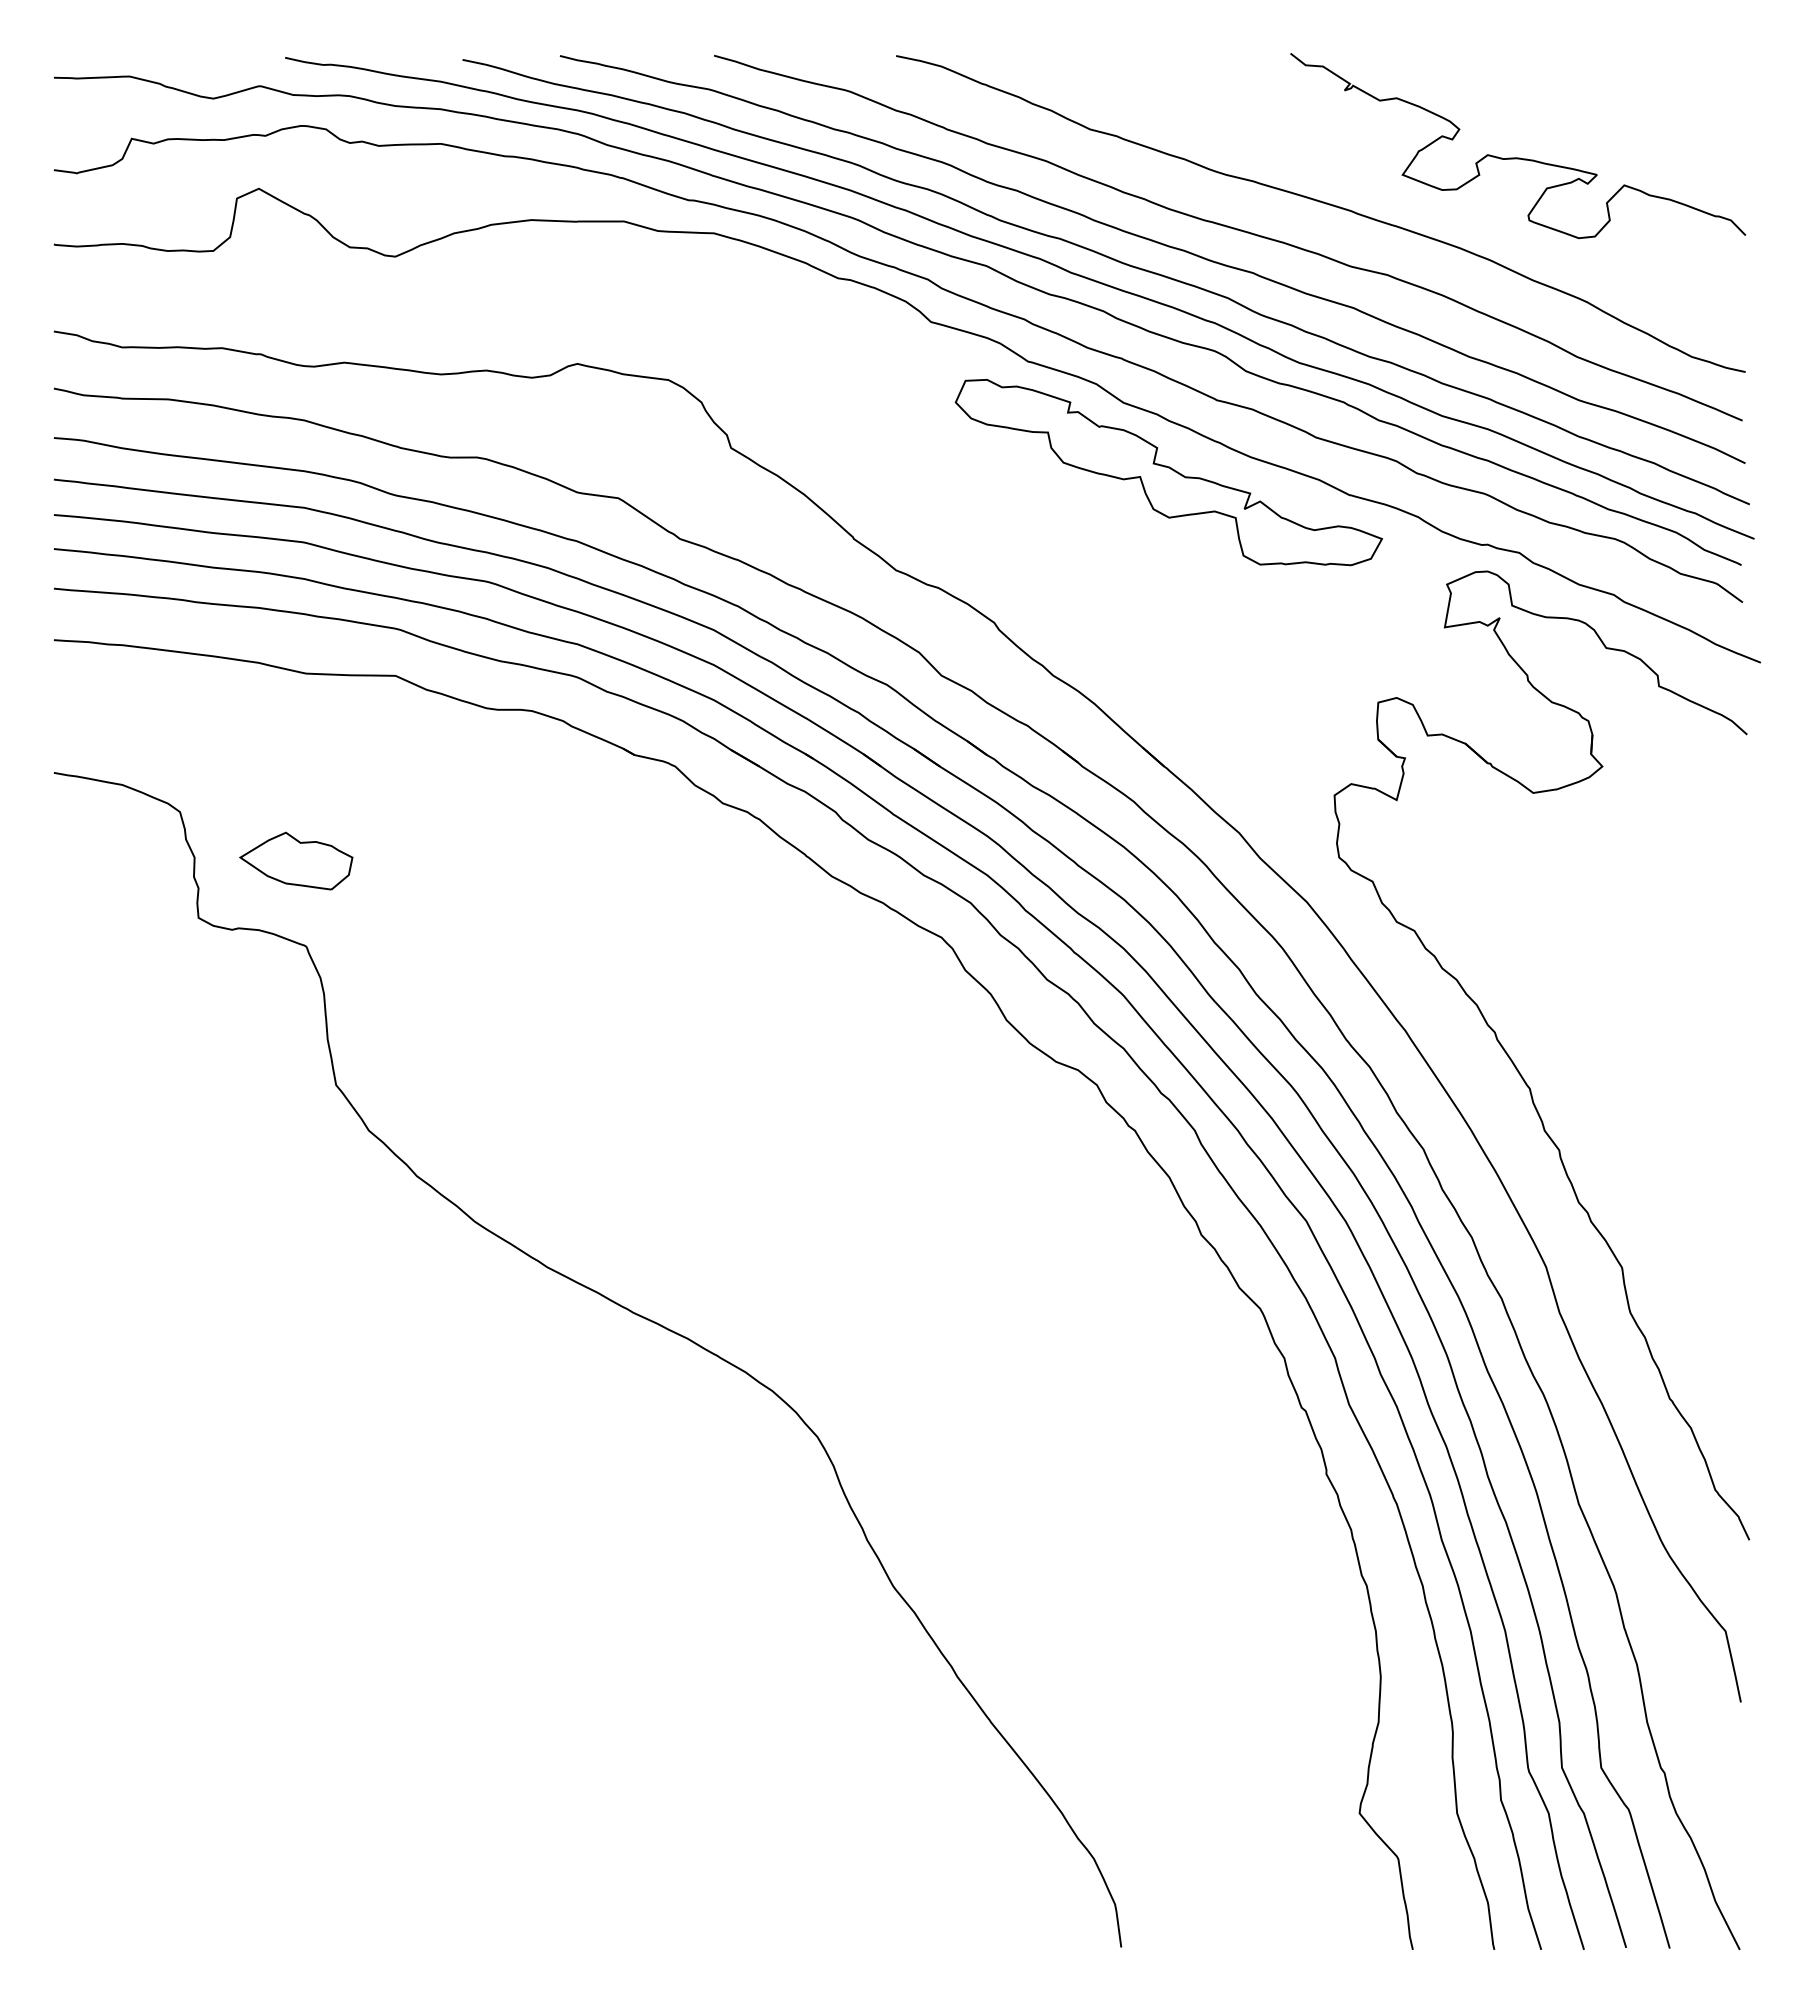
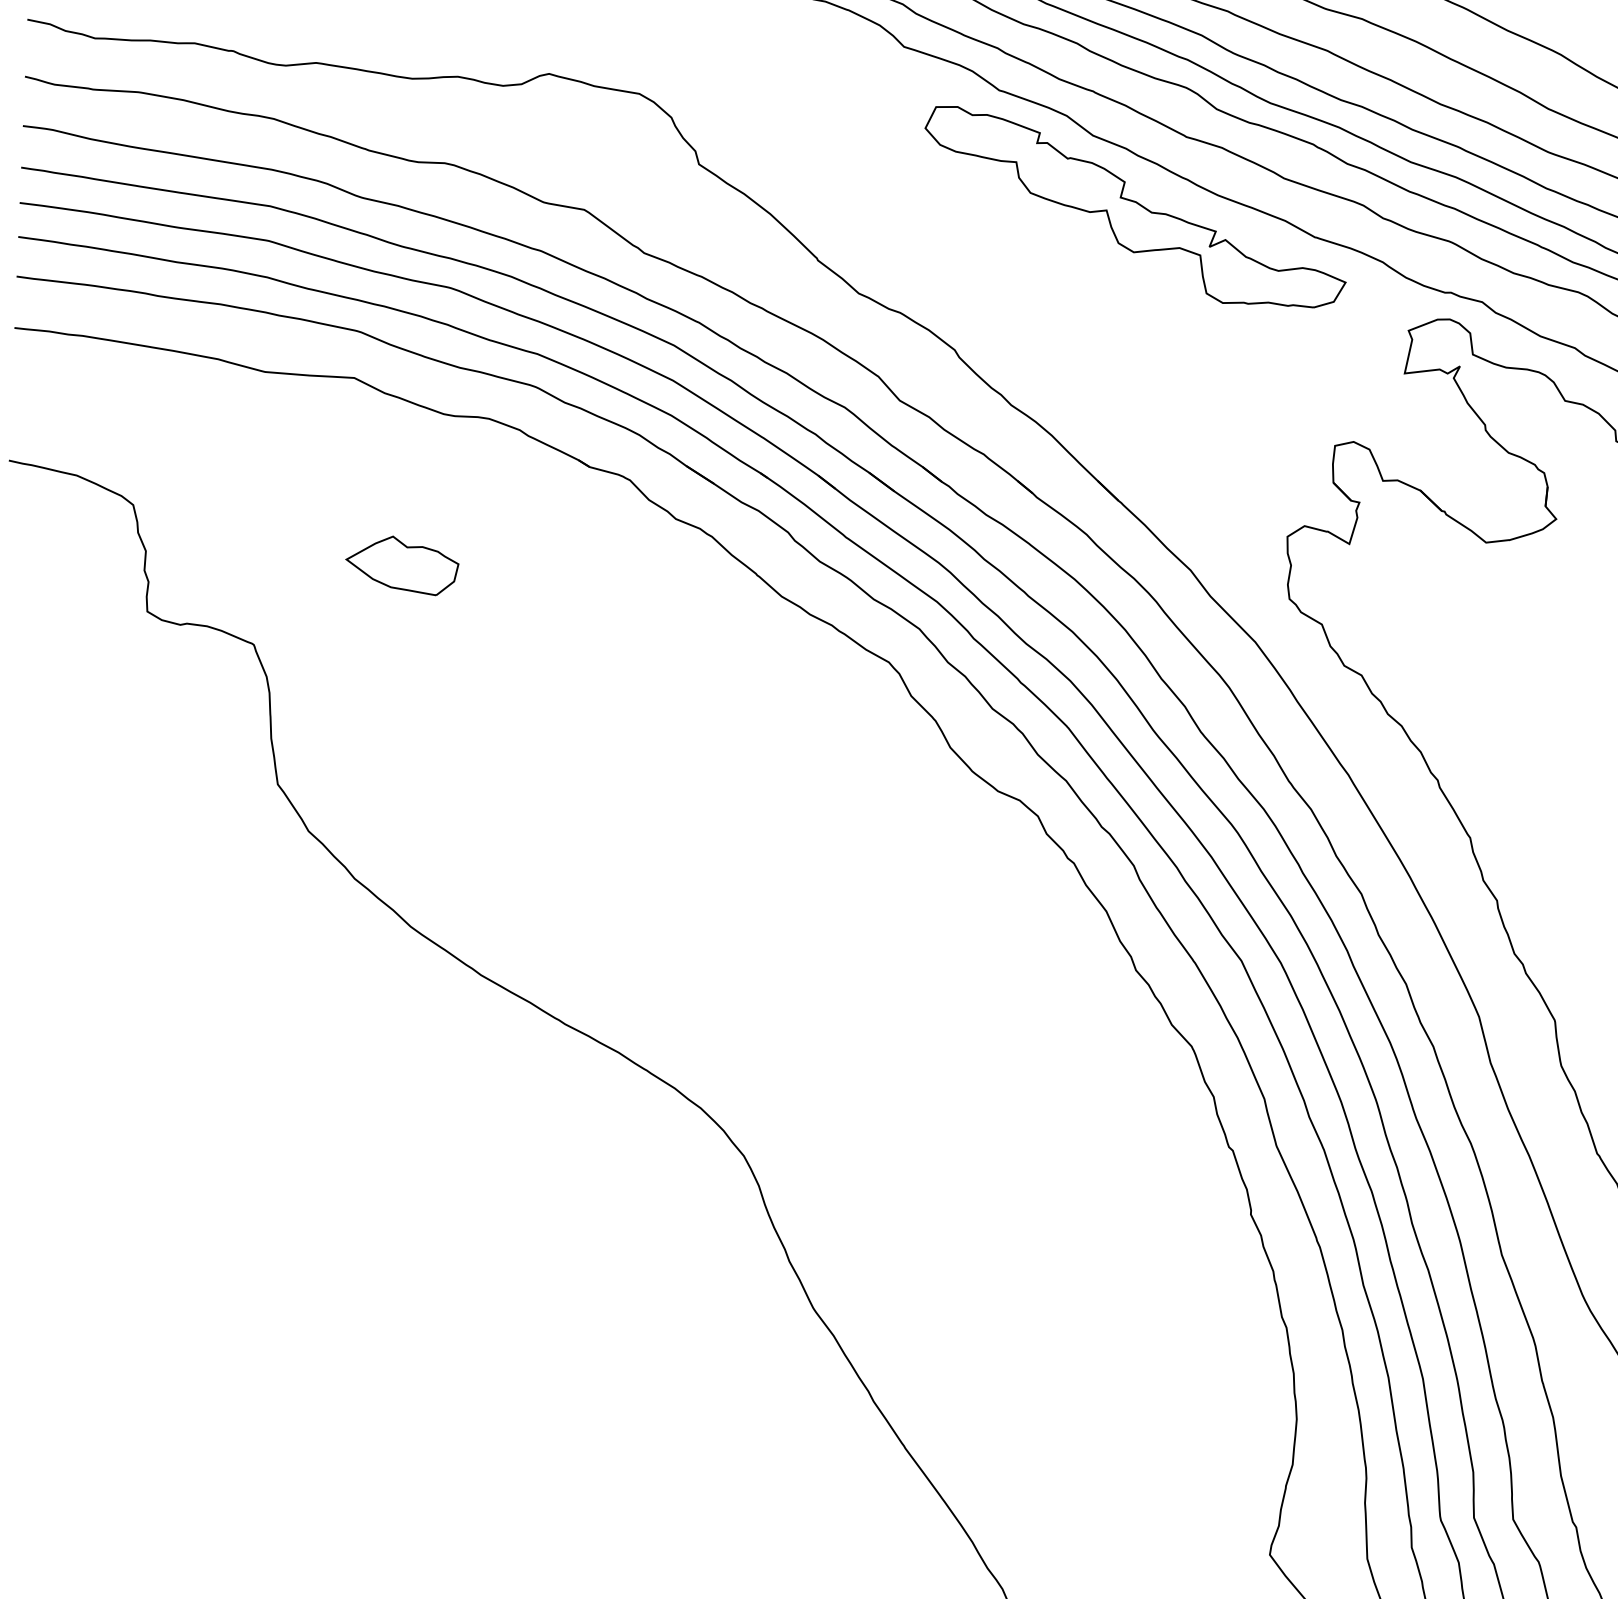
part: (296, 860) -> (402, 564), moved

